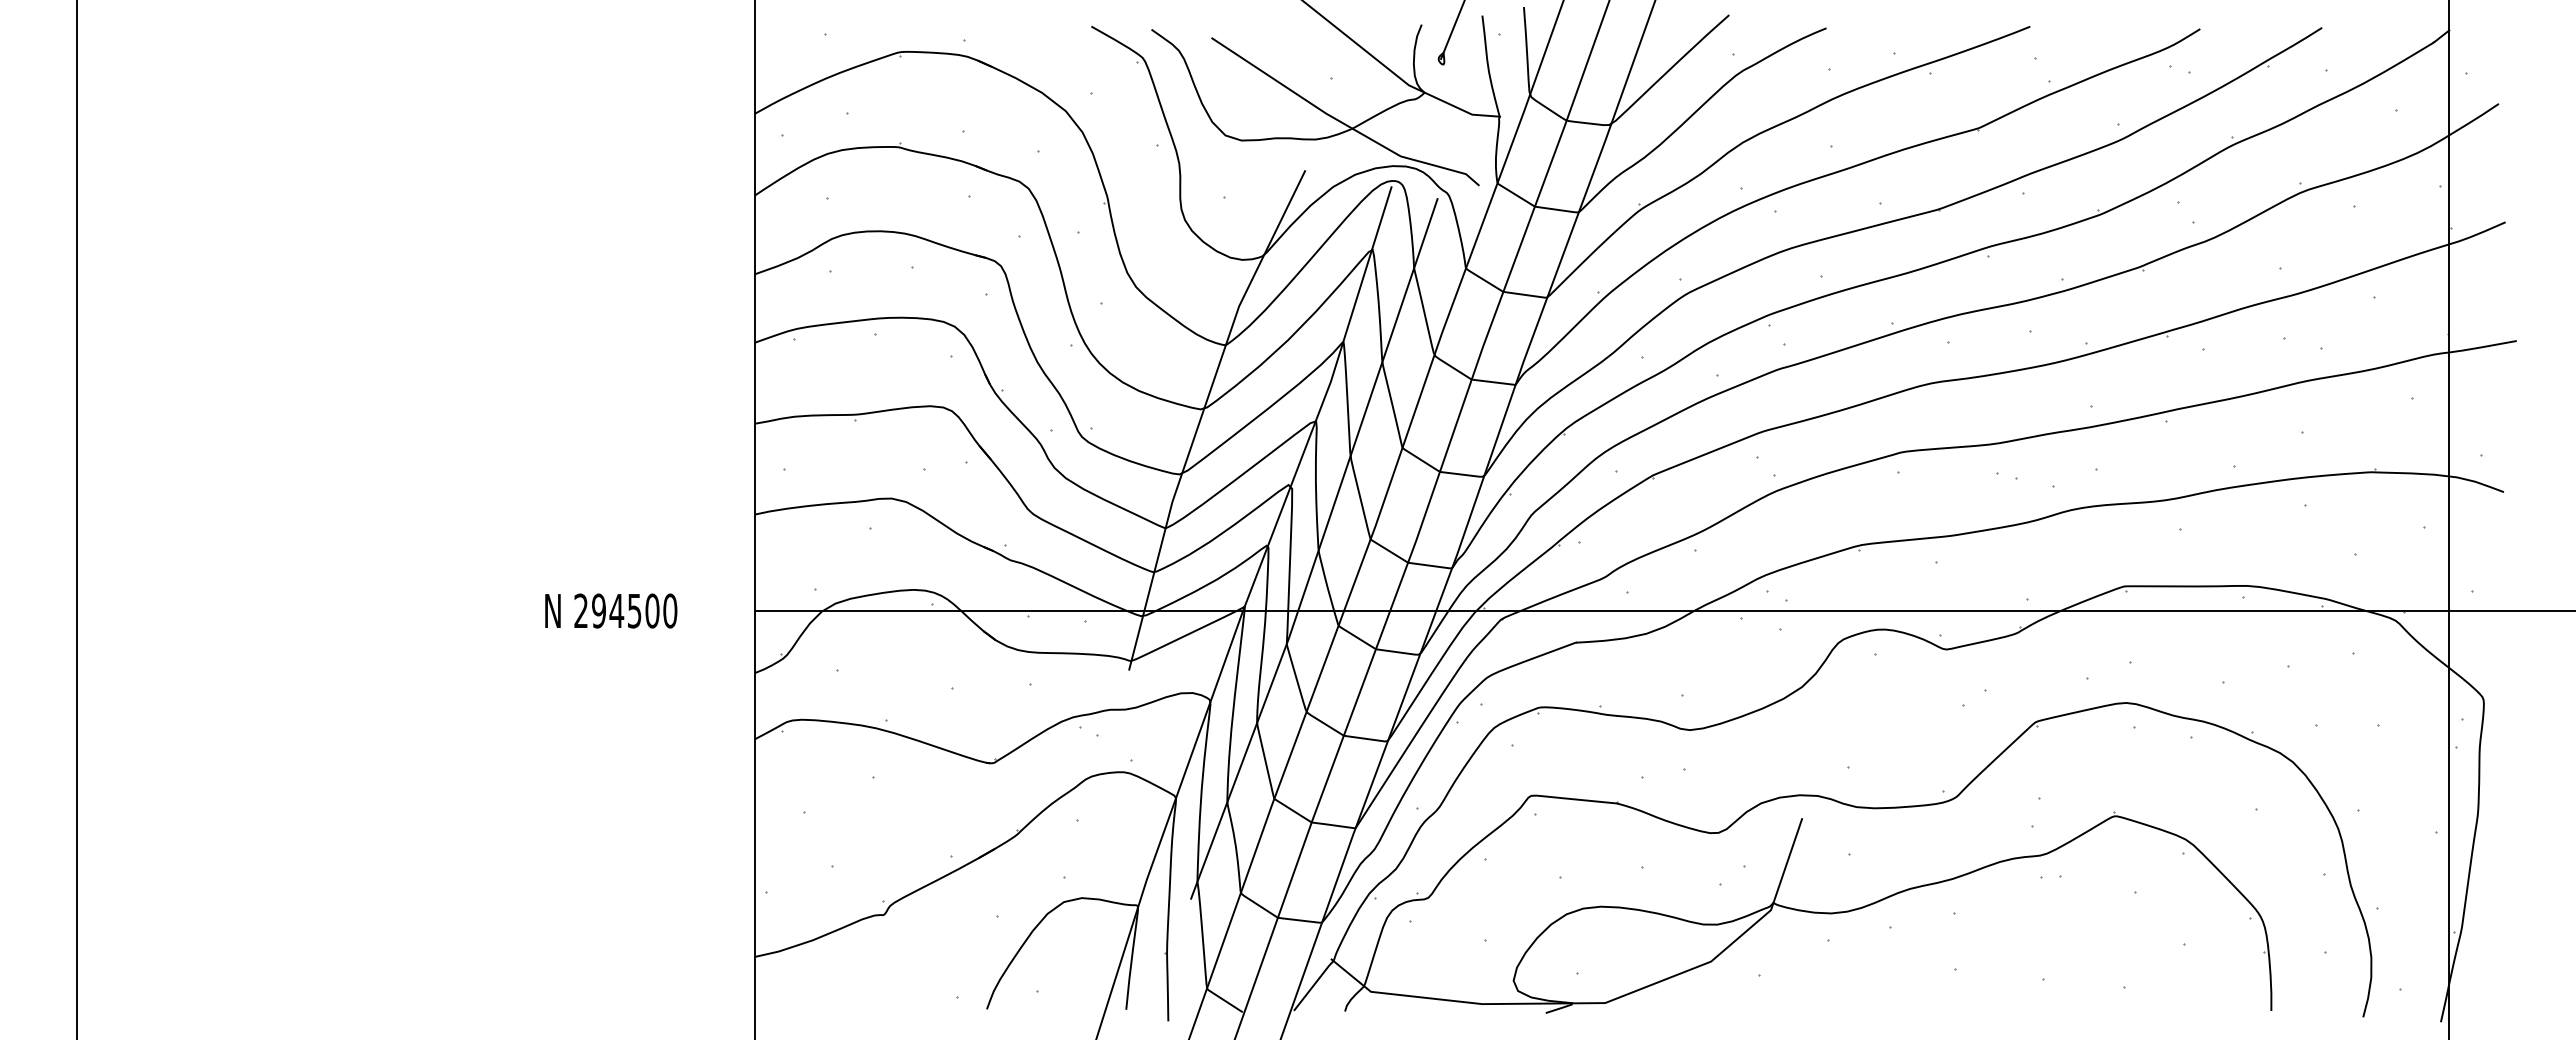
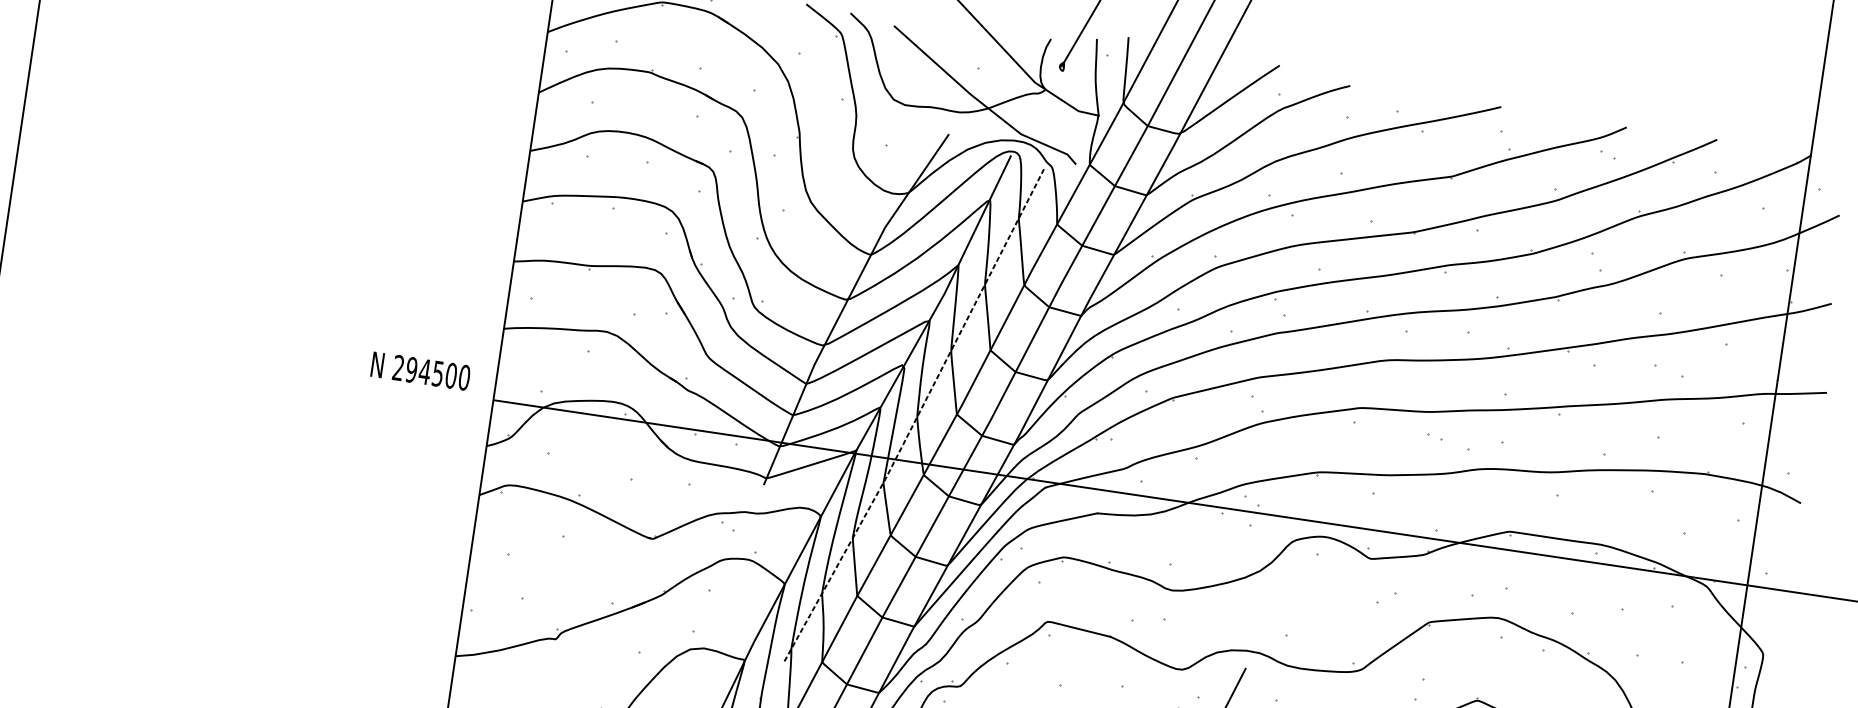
line: (1318, 551) -> (917, 417), solid -> dashed
text: (611, 610) -> (421, 370), moved

